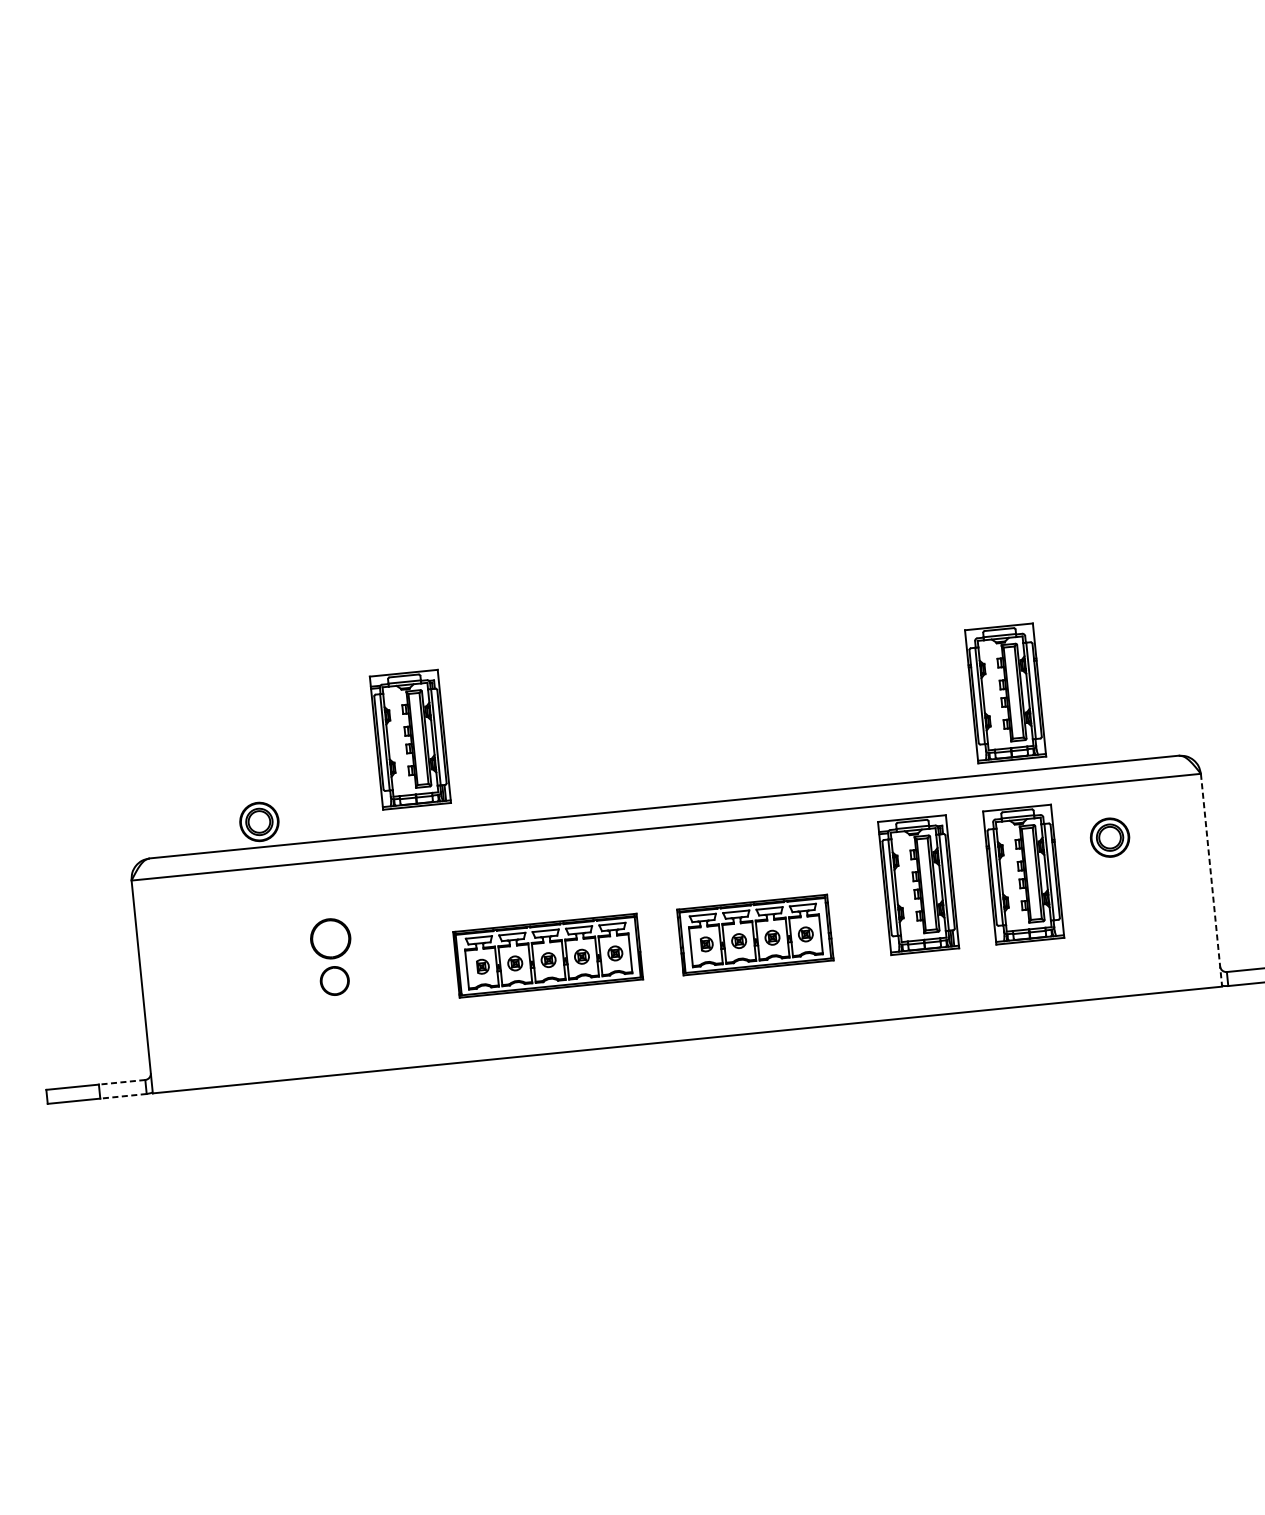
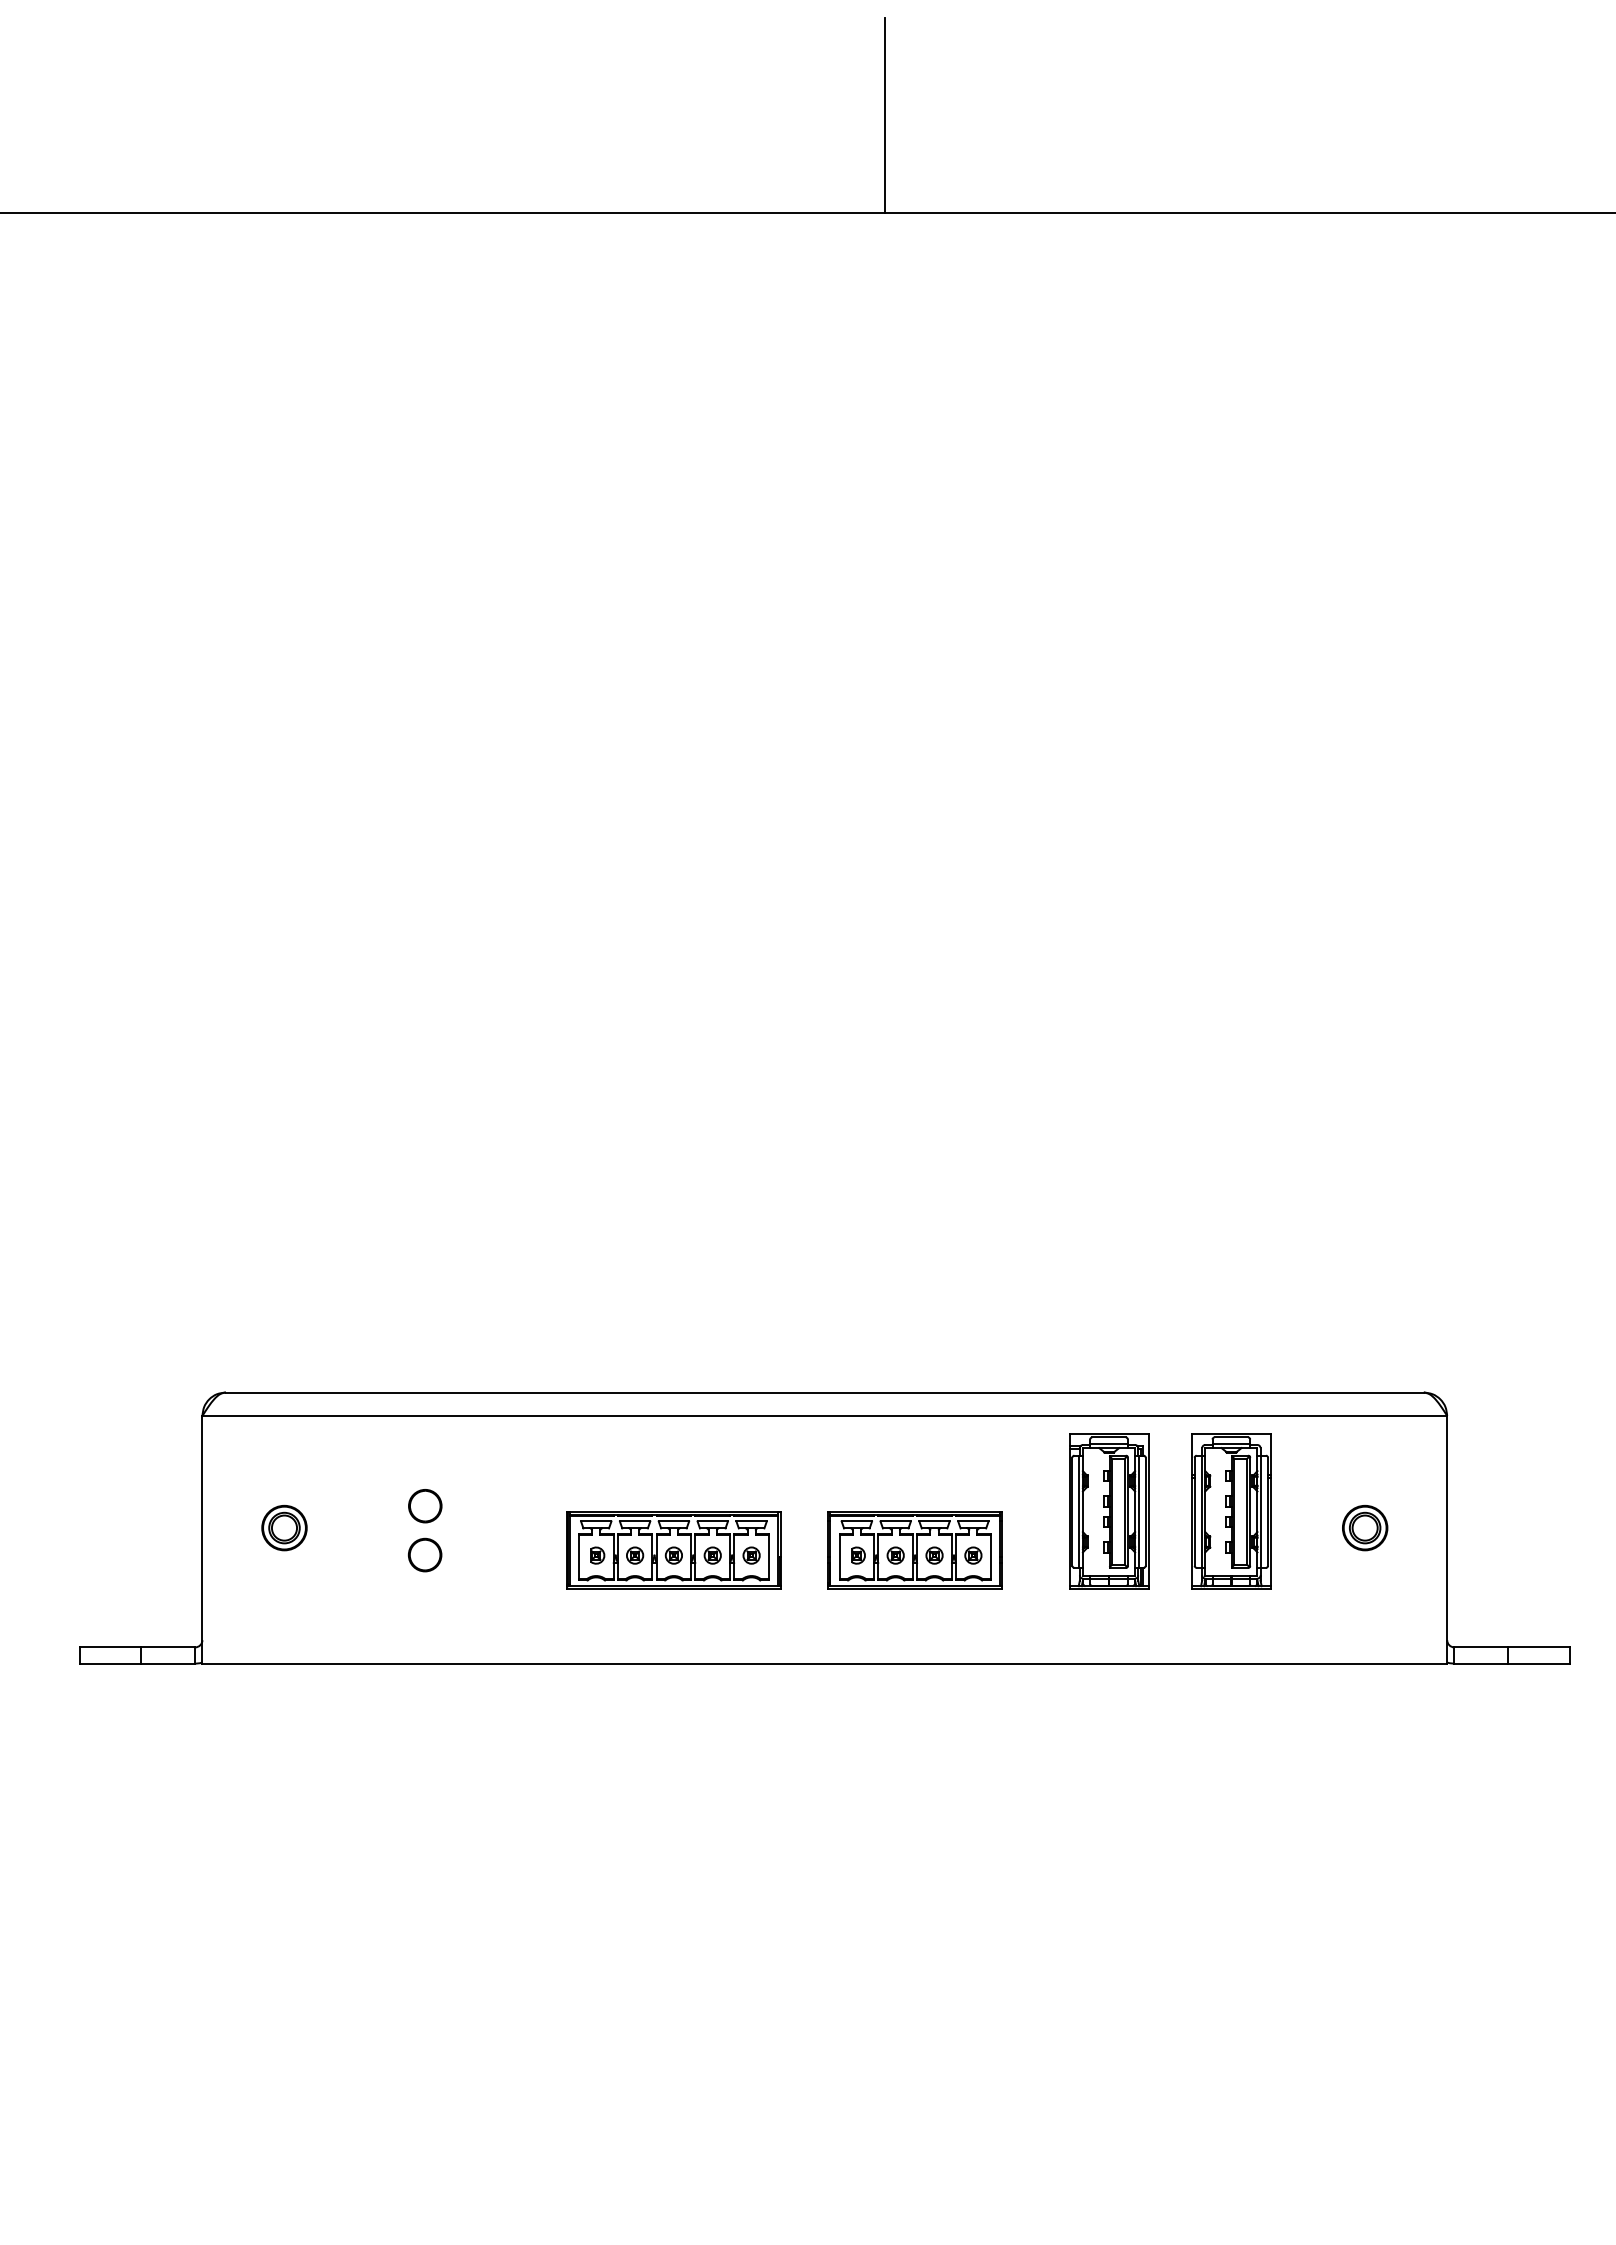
part: (1005, 693) -> (1231, 1300), removed
part: (410, 739) -> (540, 1285), removed
part: (259, 821) -> (284, 1527), moved
part: (1110, 838) -> (1365, 1528), moved
line: (1211, 879) -> (1447, 1539), dashed -> solid
circle: (330, 939) -> (425, 1506), size x0.71
line: (121, 1082) -> (167, 1647), dashed -> solid
line: (122, 1096) -> (167, 1663), dashed -> solid

